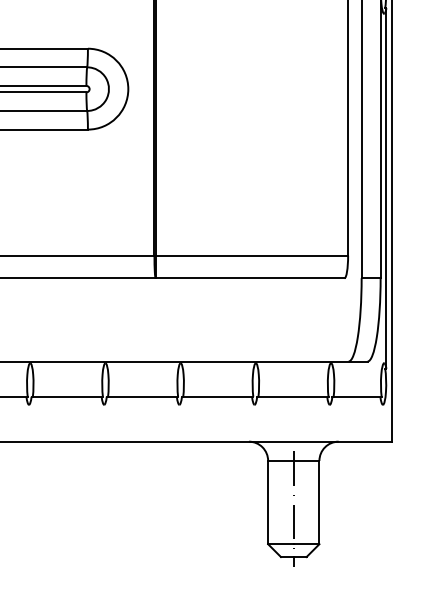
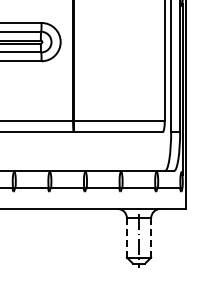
line: (267, 501) -> (126, 237), solid -> dashed
line: (320, 501) -> (151, 237), solid -> dashed

